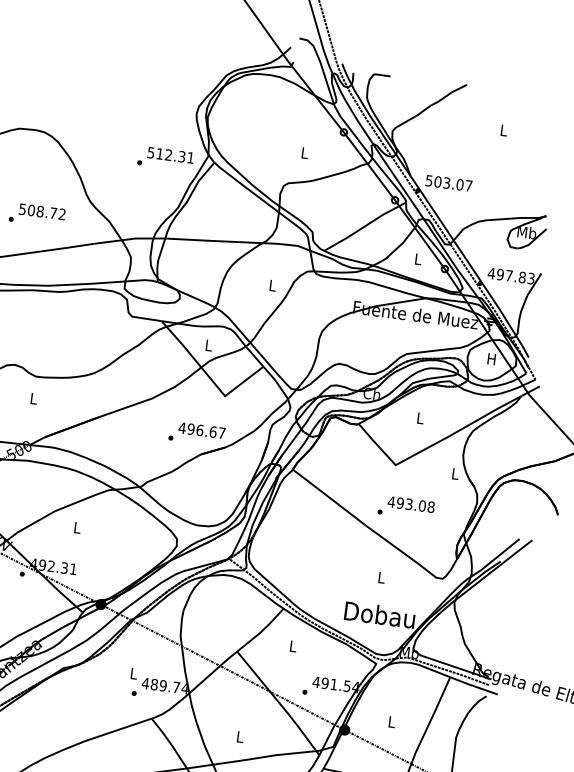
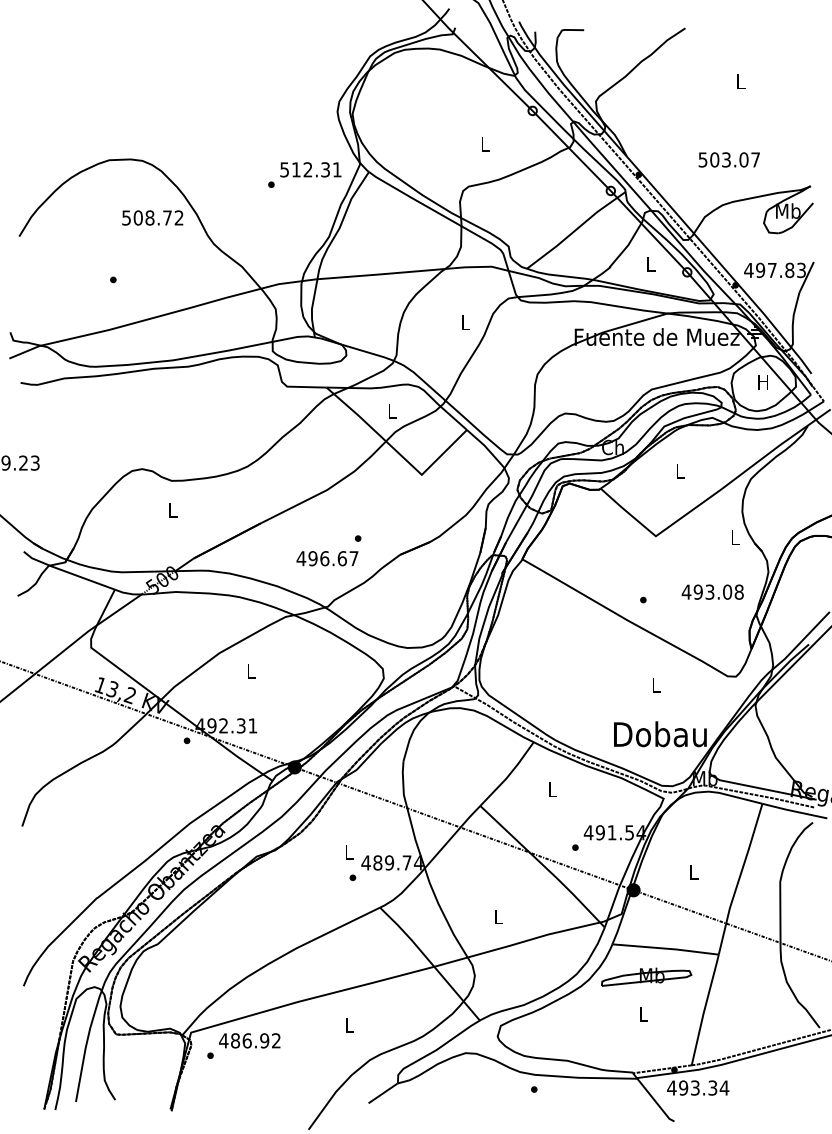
text: (448, 183) -> (728, 159), moved
text: (42, 211) -> (152, 217), moved
text: (202, 430) -> (327, 558), moved
text: (411, 504) -> (712, 591), moved

